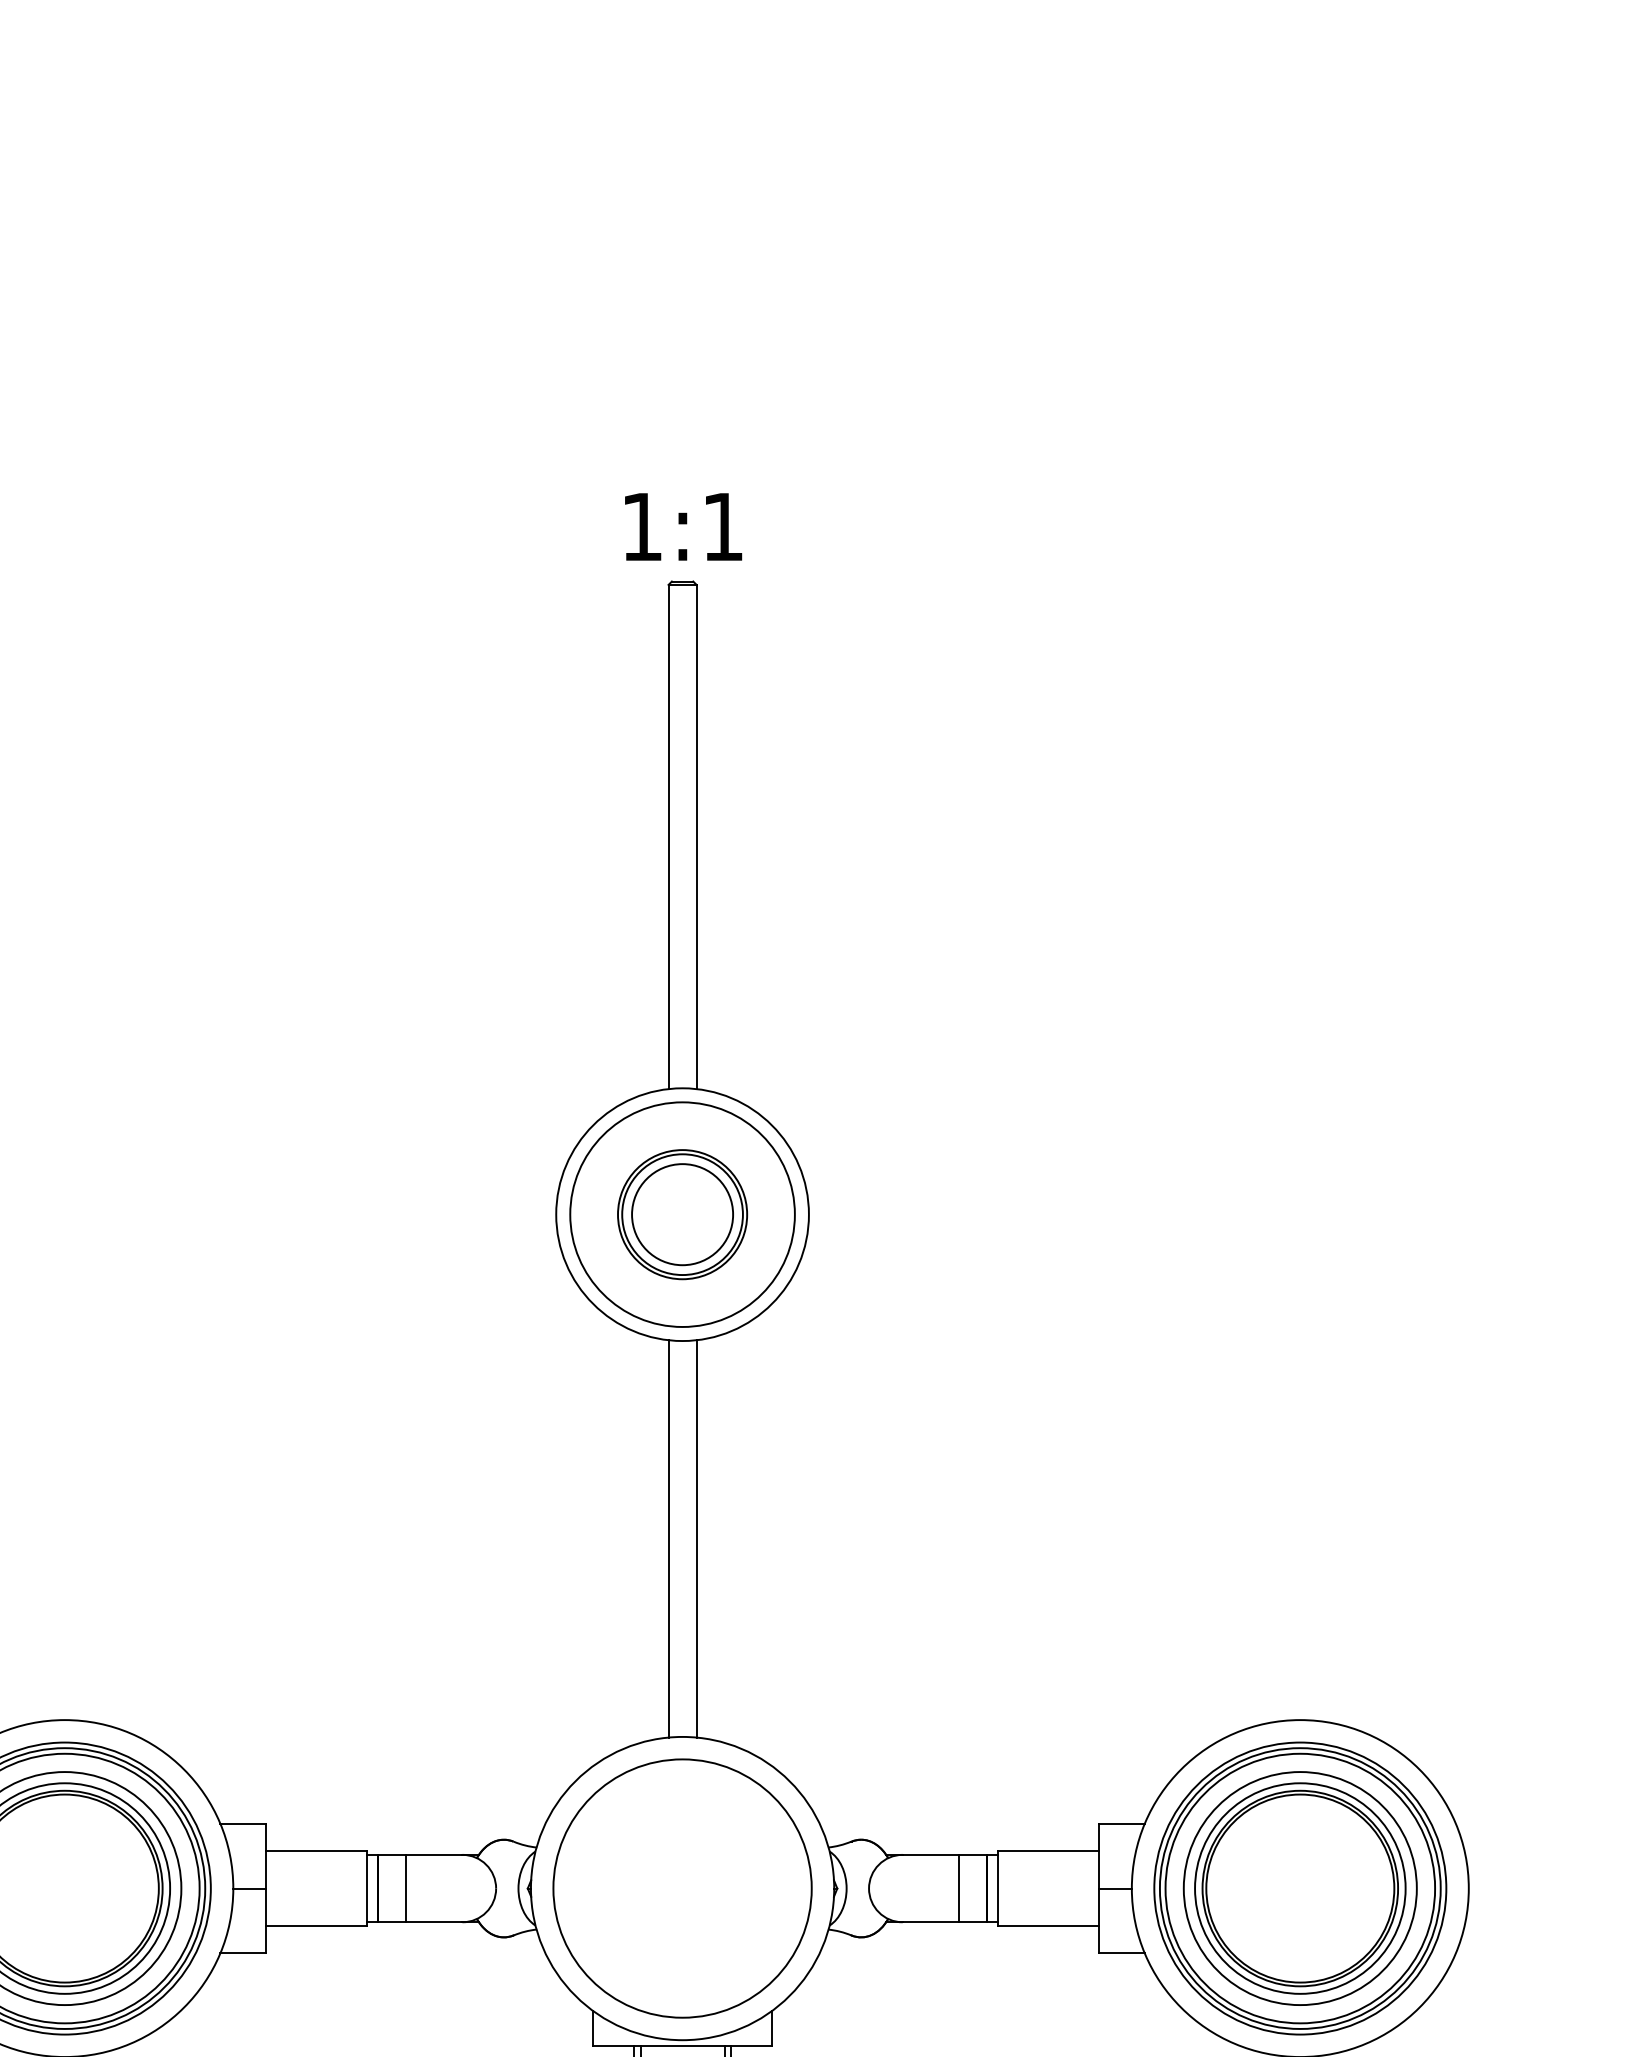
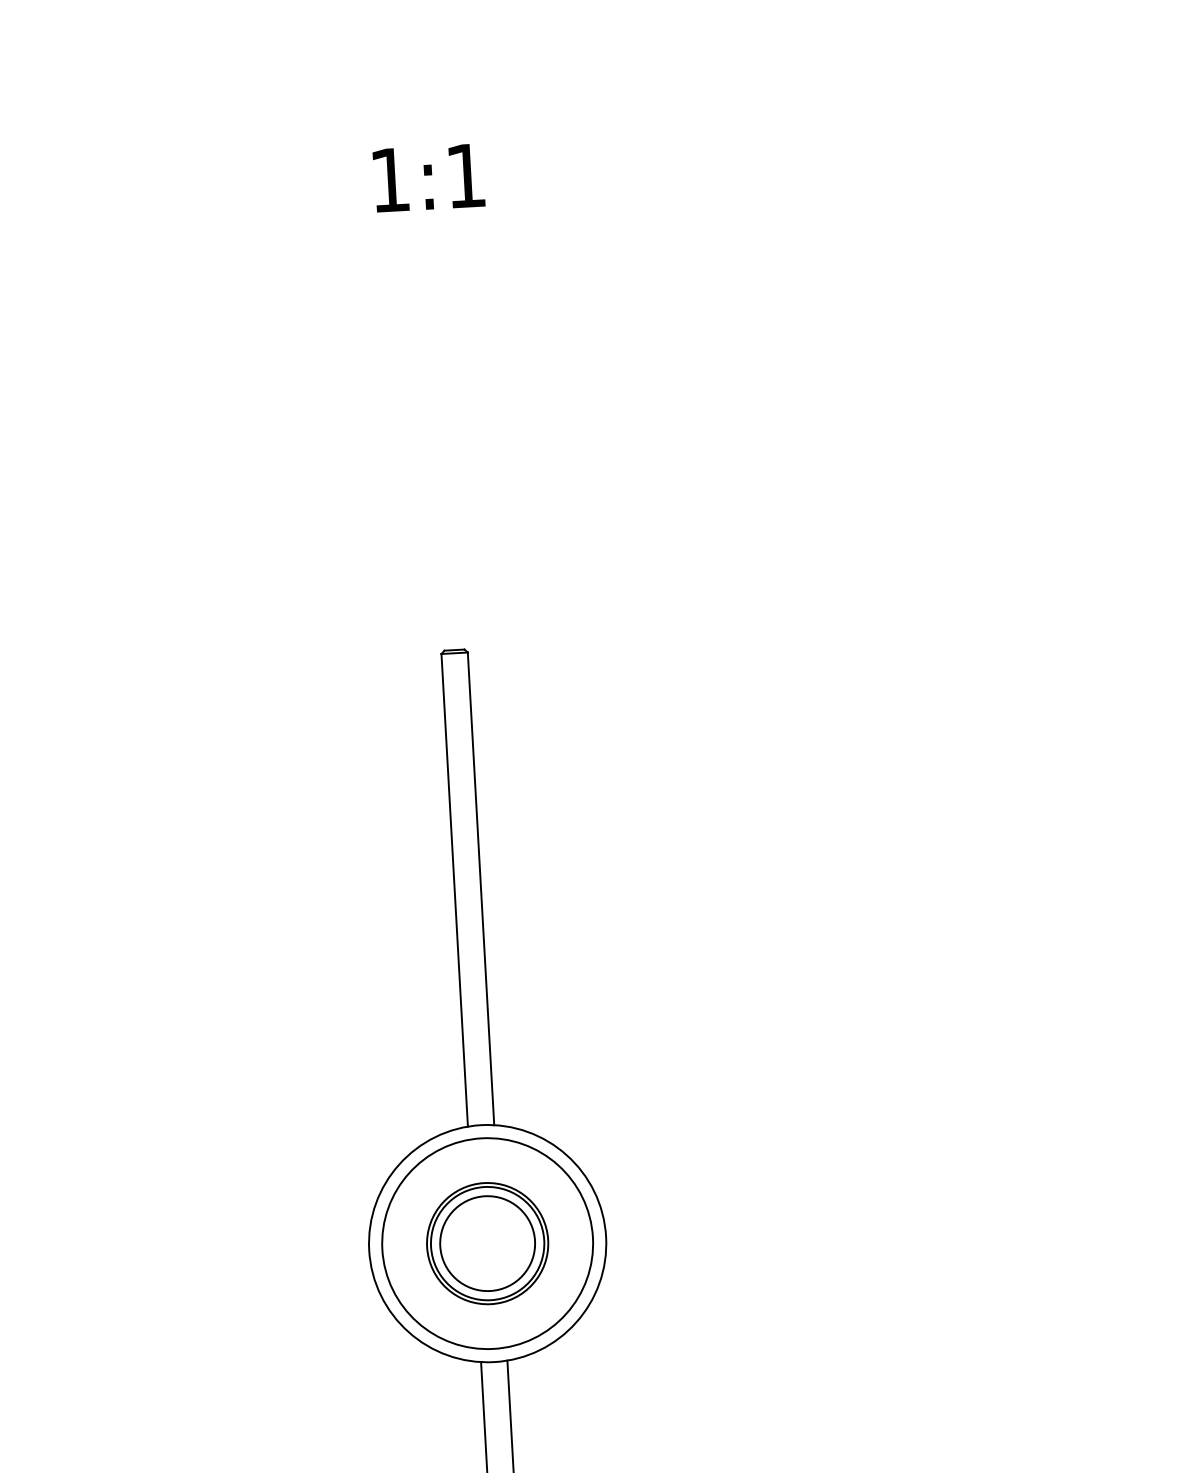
text: (683, 526) -> (428, 177), moved

